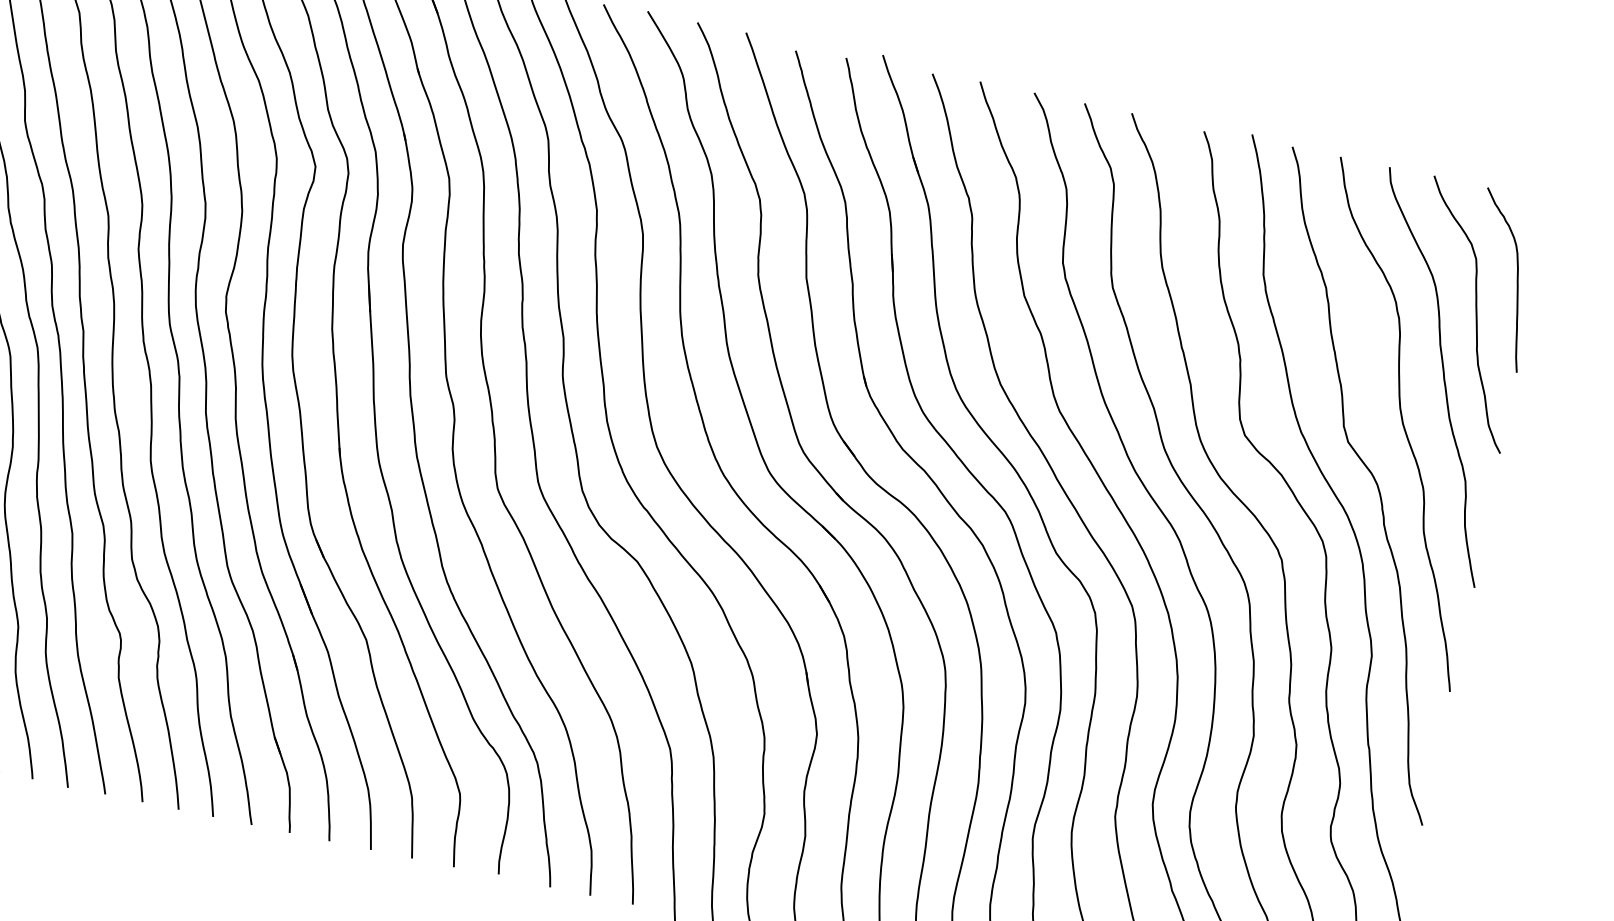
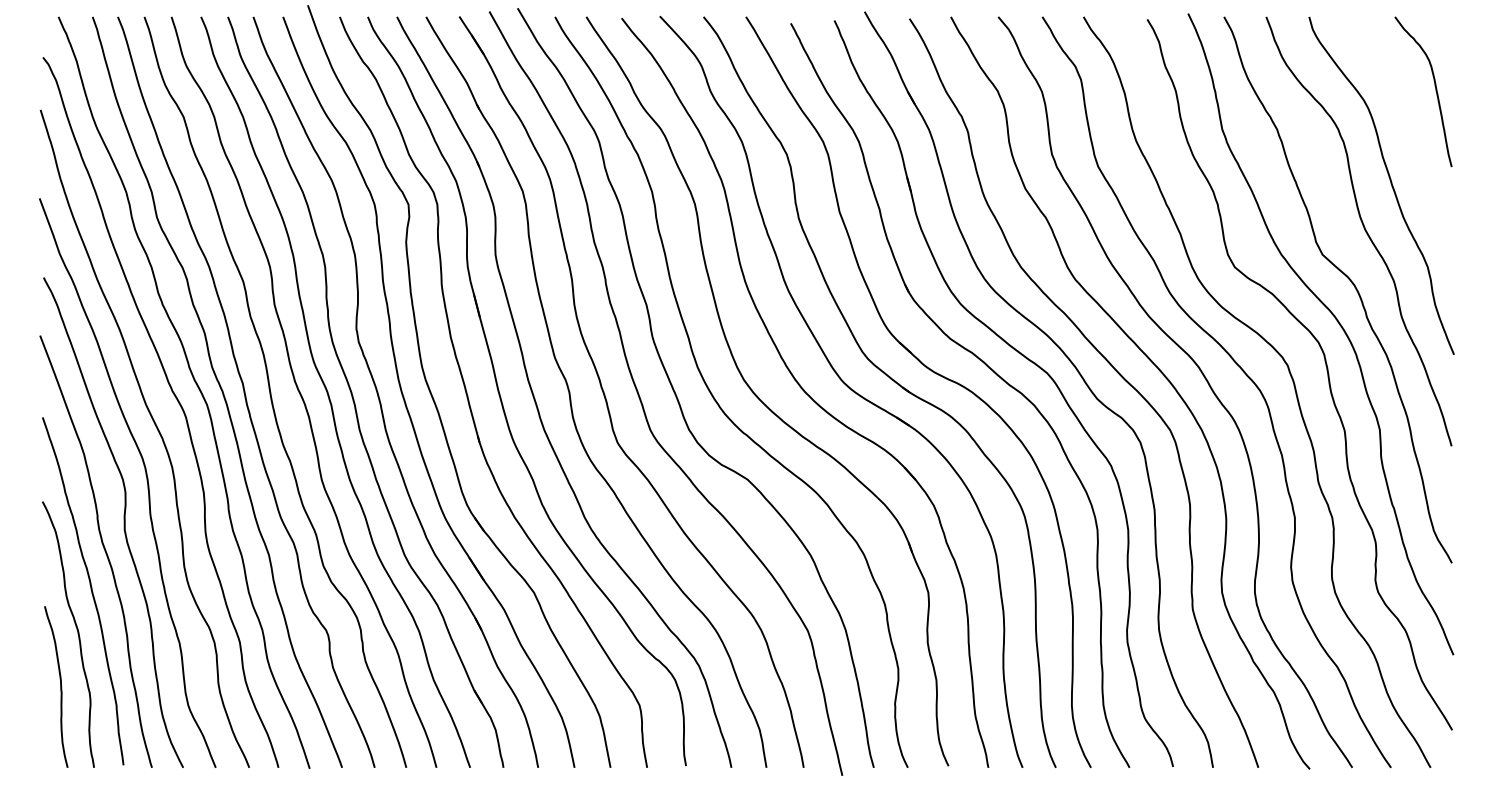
curve: (1475, 313) -> (1406, 124), removed

